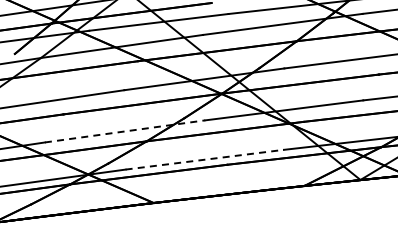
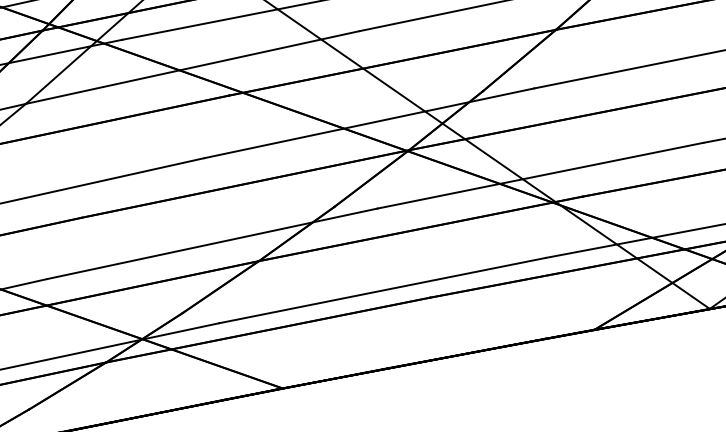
line: (125, 131) -> (213, 243), dashed -> solid
line: (204, 159) -> (381, 290), dashed -> solid

